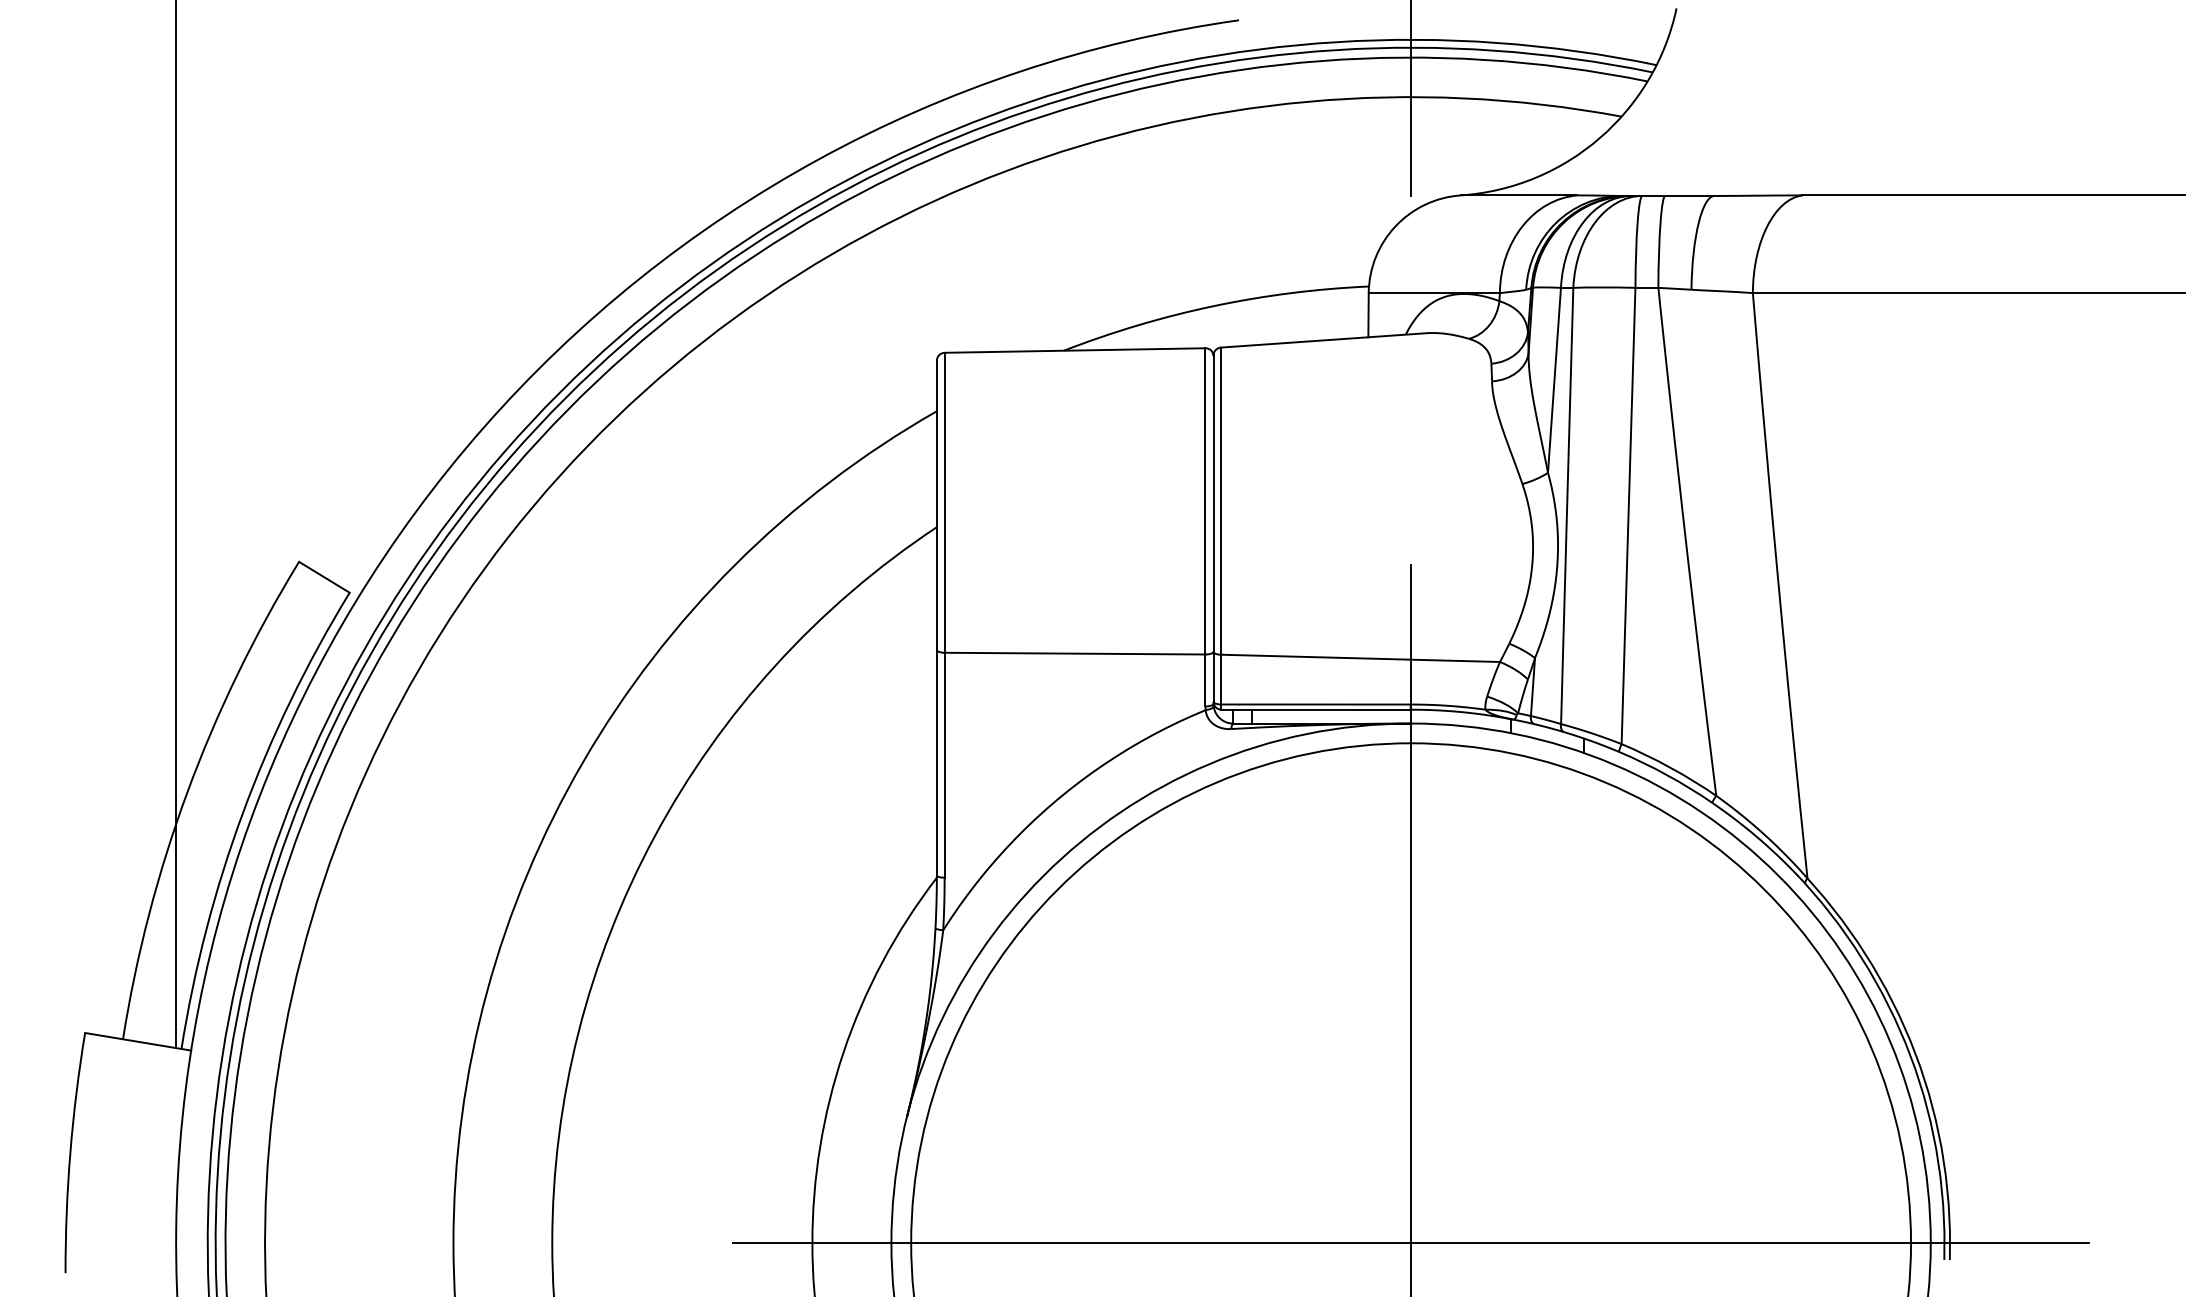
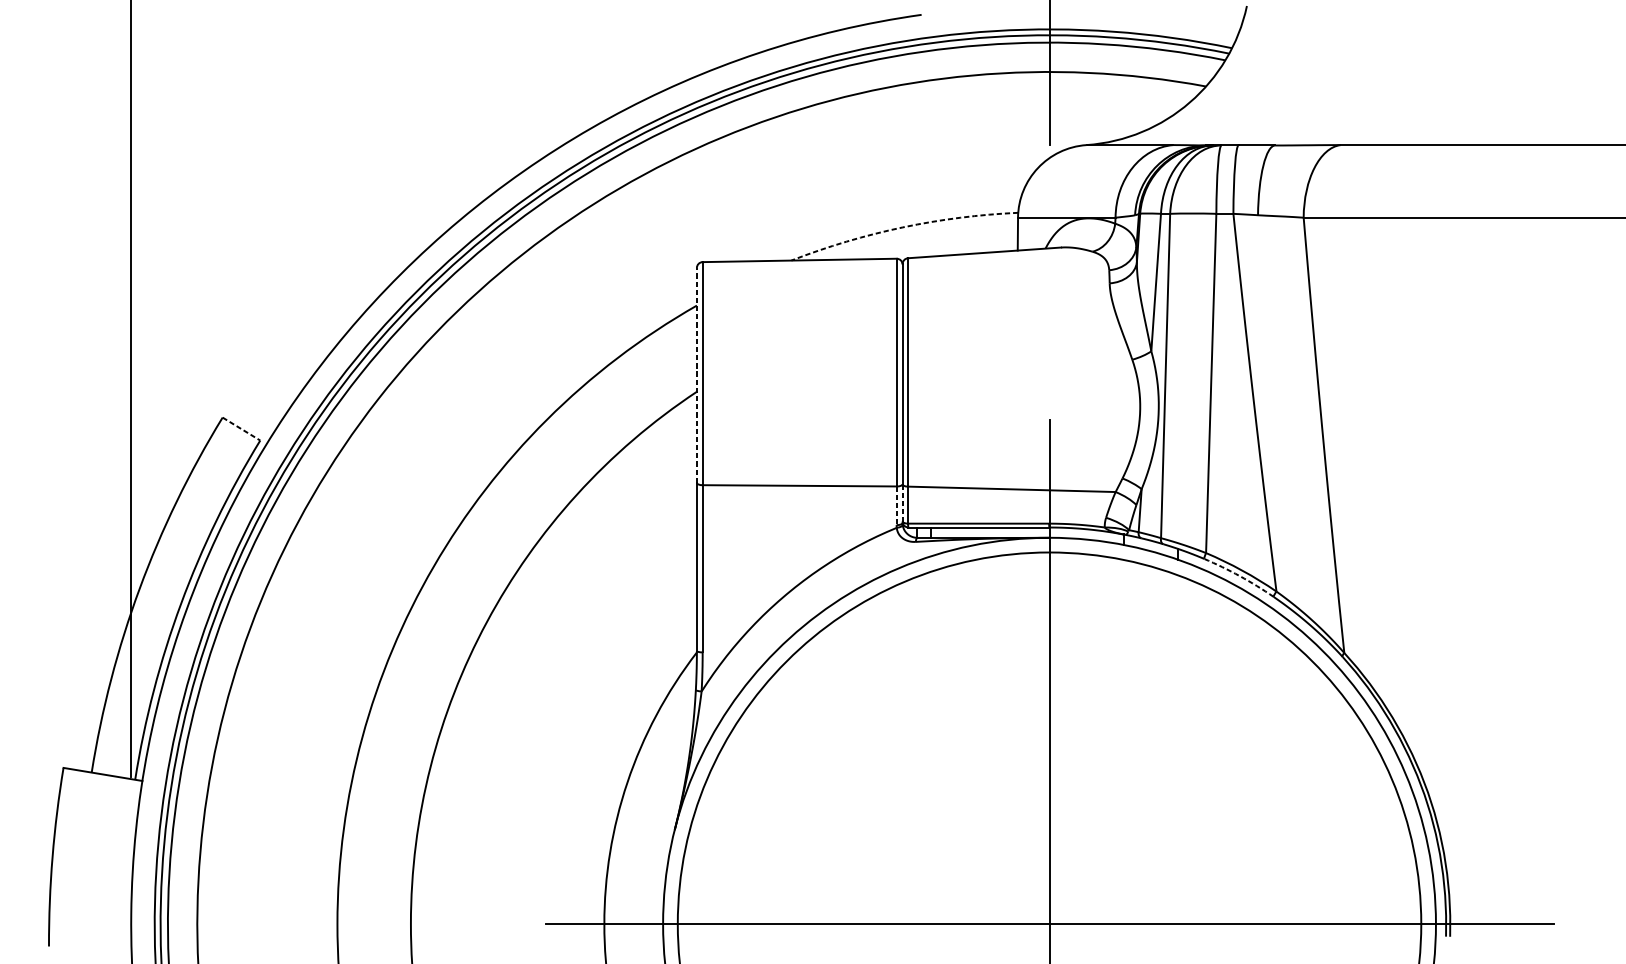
arc: (1213, 306) -> (902, 227), solid -> dashed
line: (936, 505) -> (696, 375), solid -> dashed
line: (324, 577) -> (241, 429), solid -> dashed
line: (1213, 676) -> (902, 502), solid -> dashed
line: (1205, 680) -> (896, 505), solid -> dashed
arc: (1667, 775) -> (1240, 576), solid -> dashed

